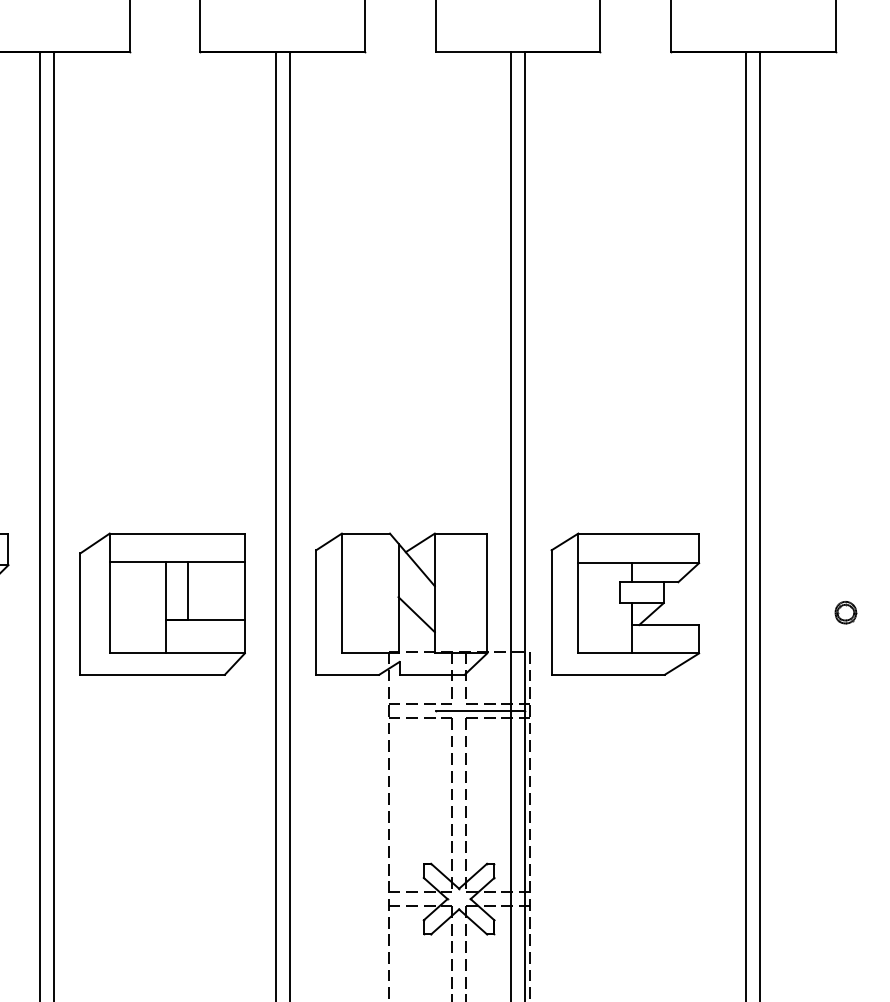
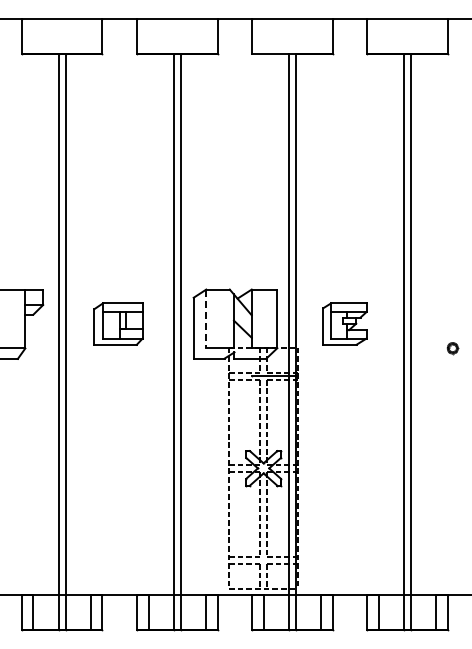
line: (342, 594) -> (206, 319), solid -> dashed
part: (162, 602) -> (118, 323), size x0.6
part: (624, 602) -> (344, 323), size x0.6
part: (845, 613) -> (452, 348), moved

